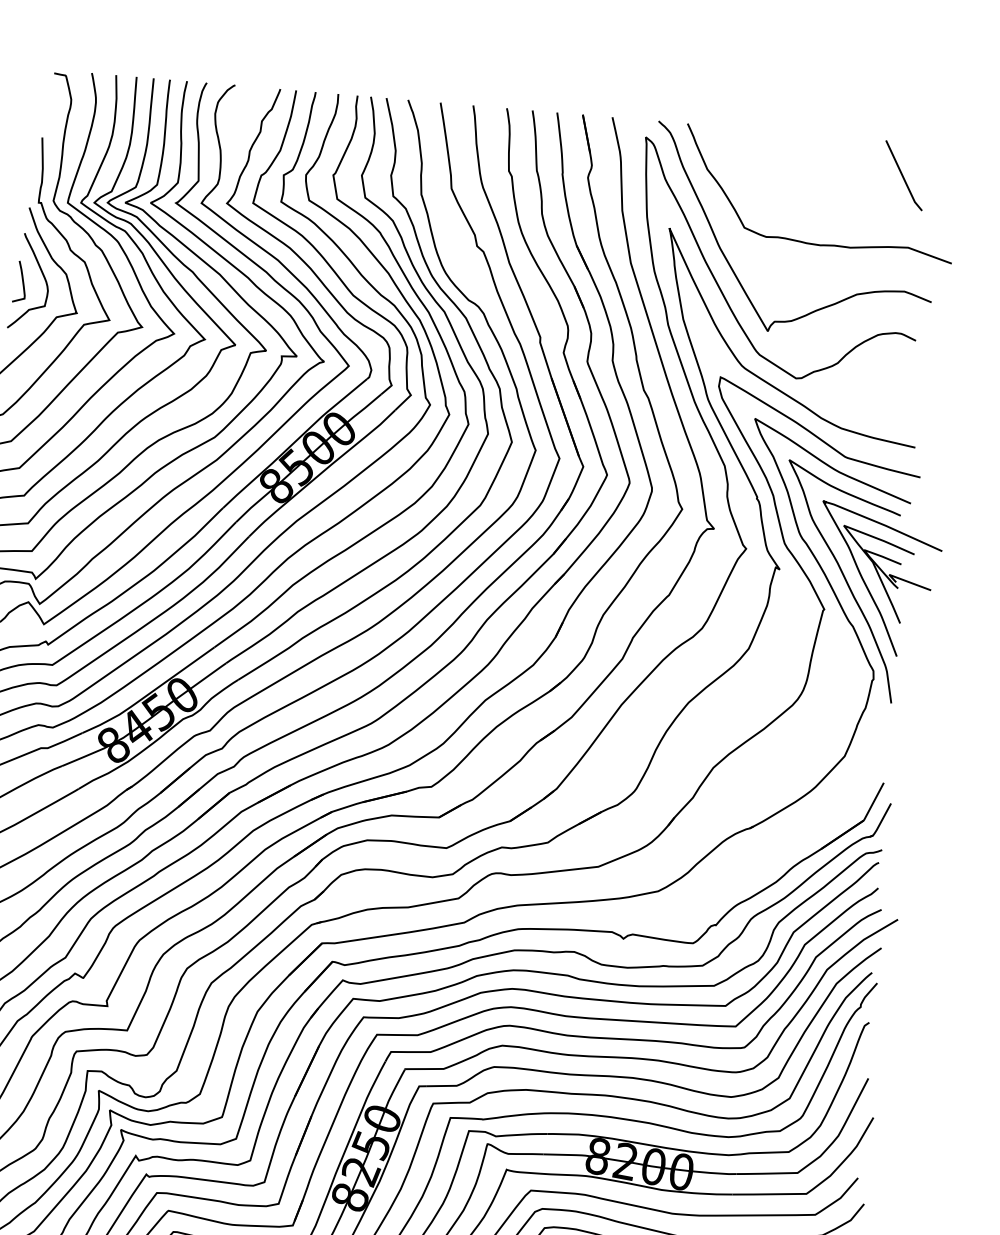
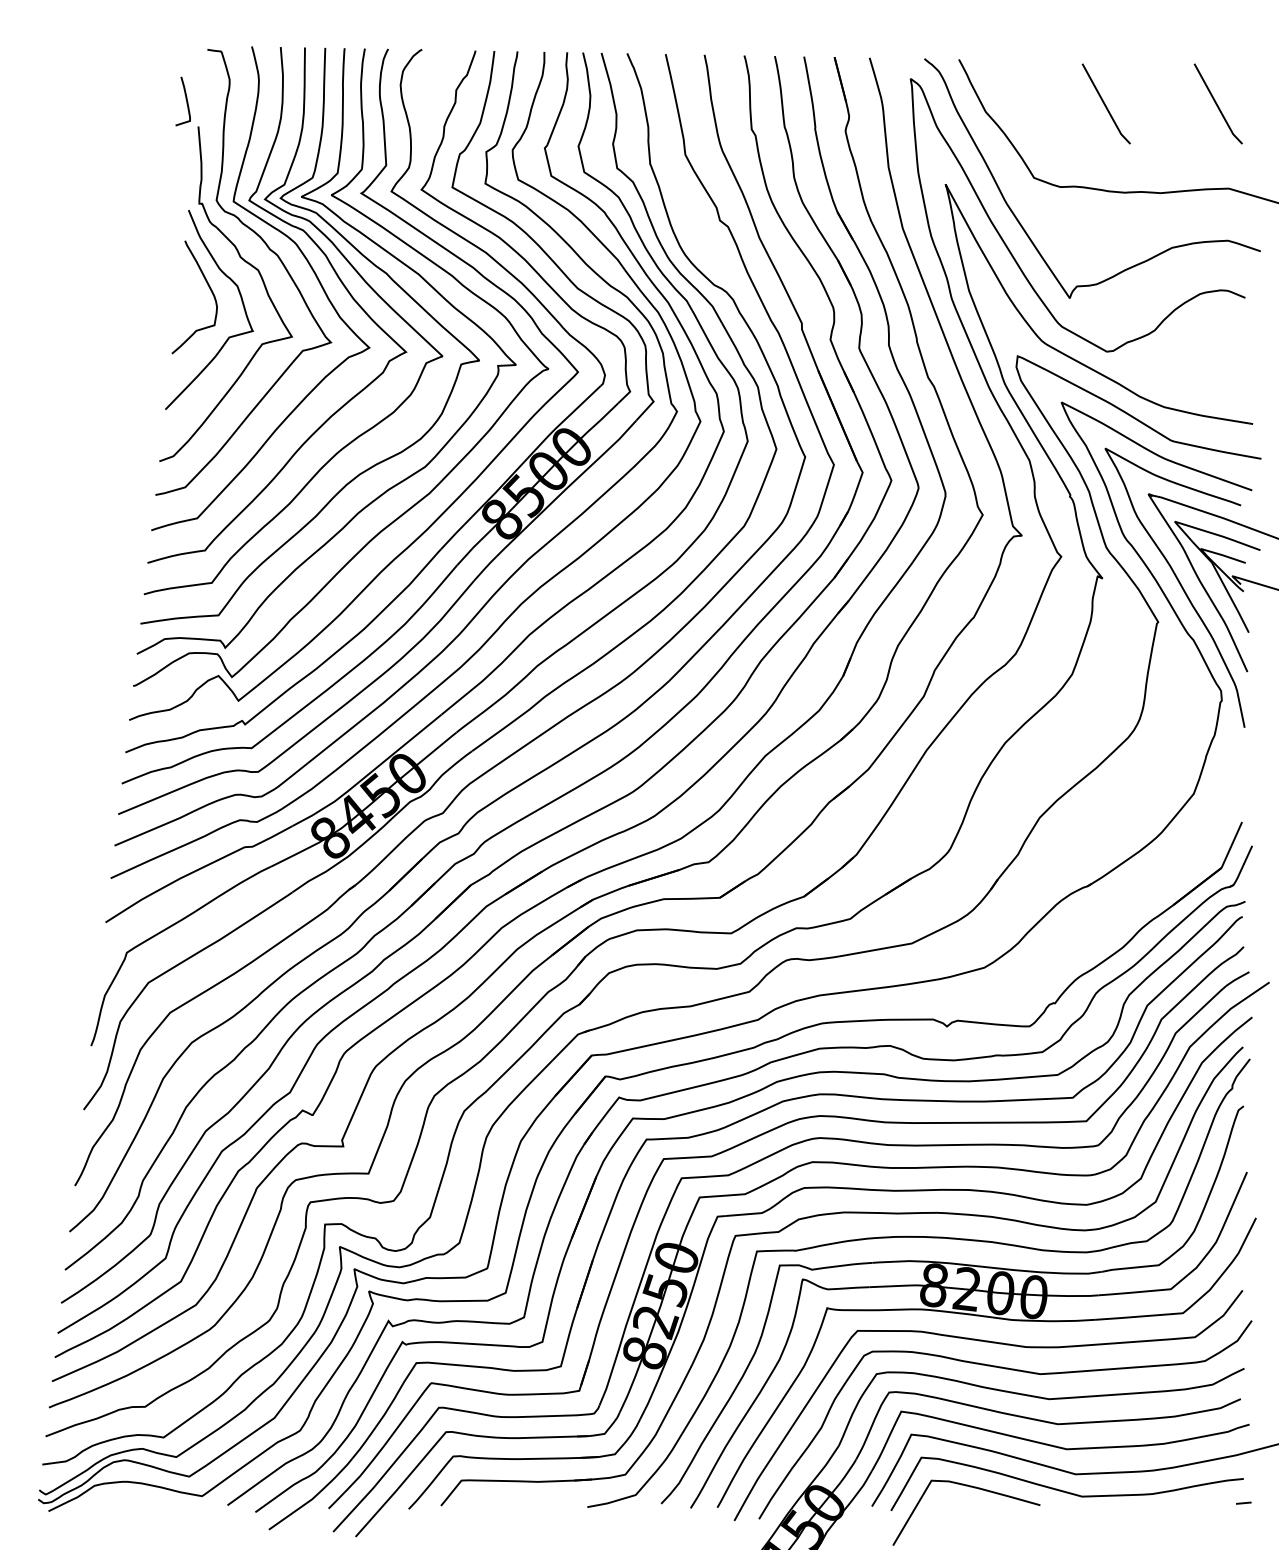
curve: (808, 168) -> (1105, 103), added
curve: (21, 280) -> (185, 99), moved

